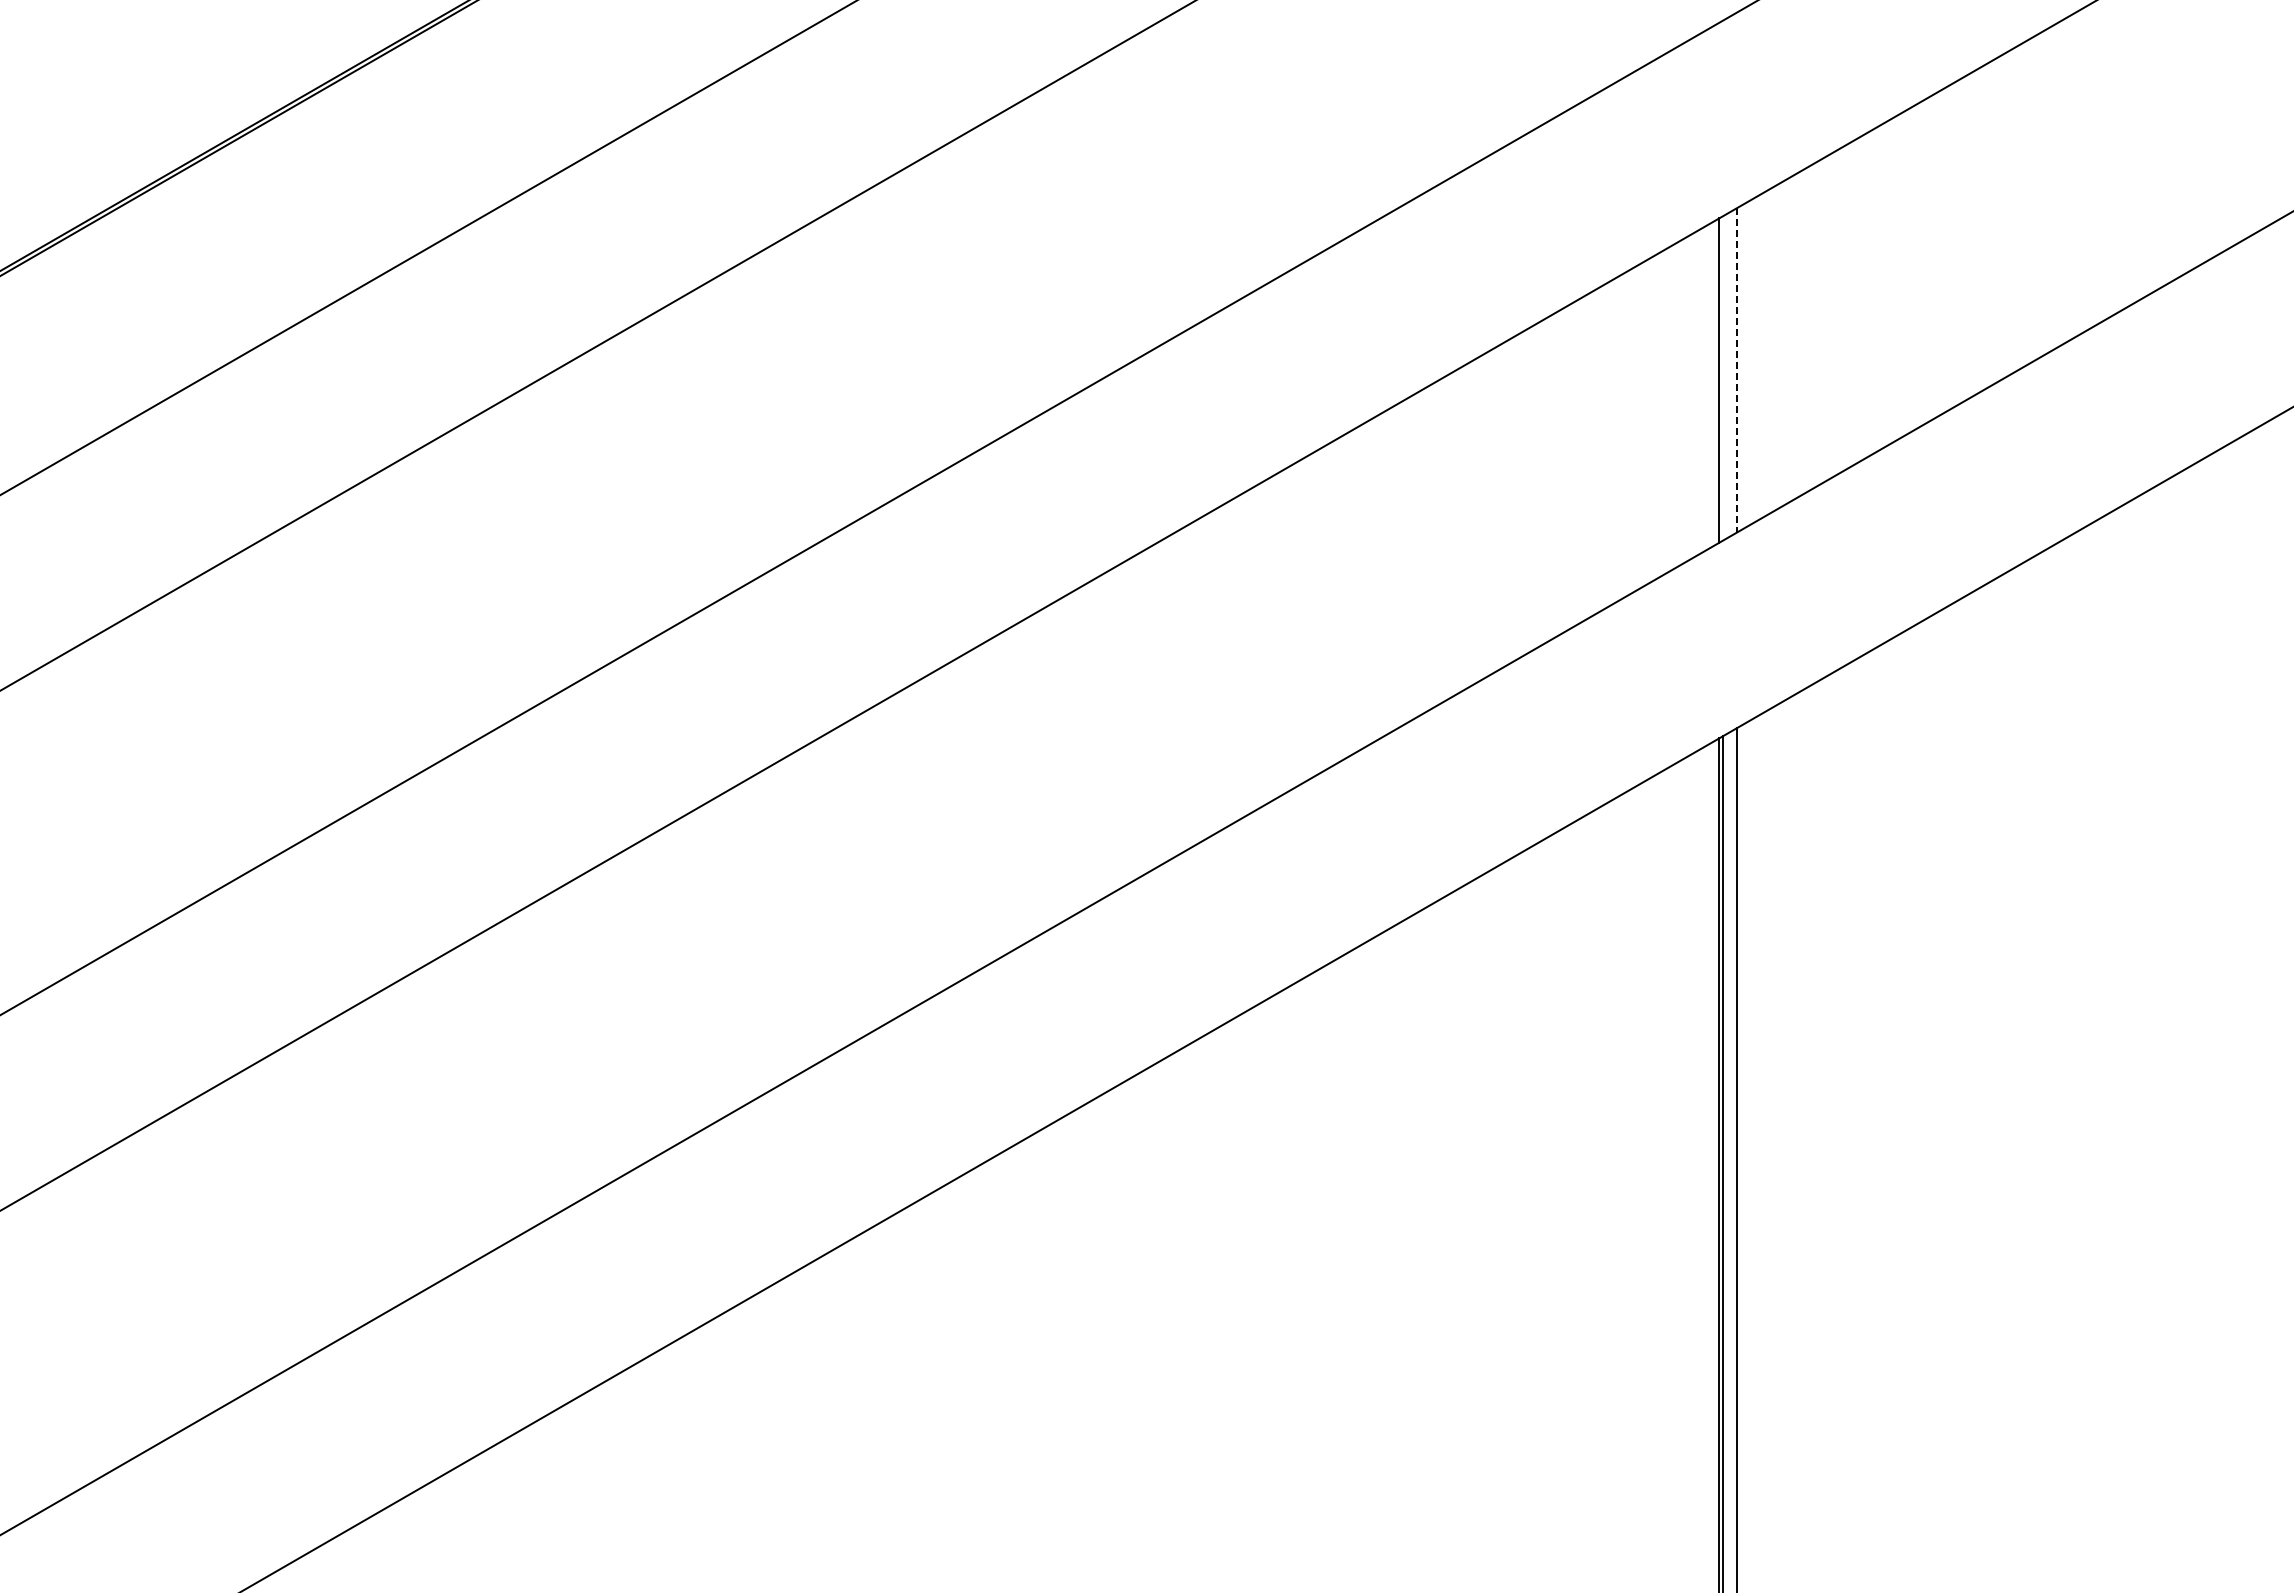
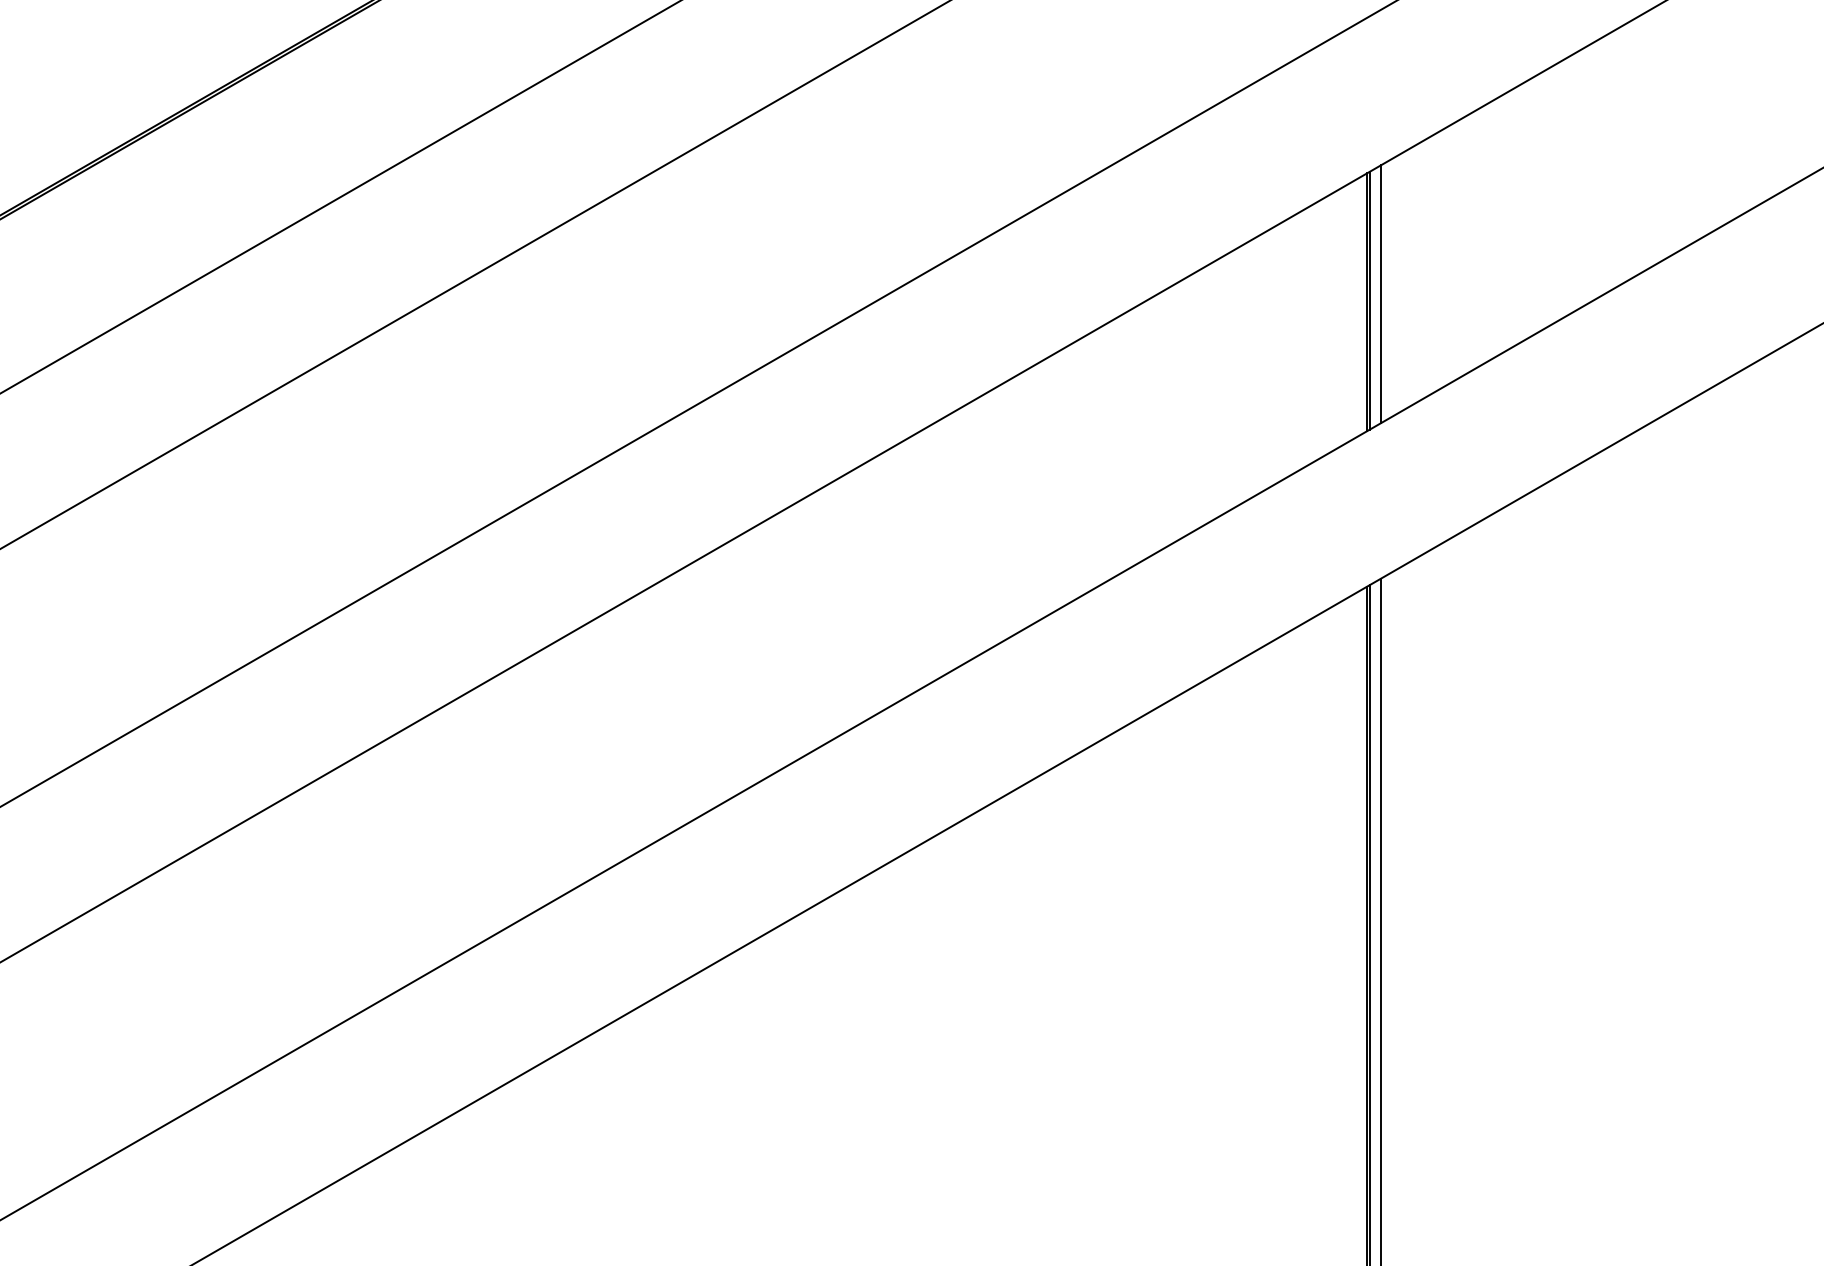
line: (1736, 371) -> (1380, 295), dashed -> solid
line: (1722, 378) -> (1369, 300), added

